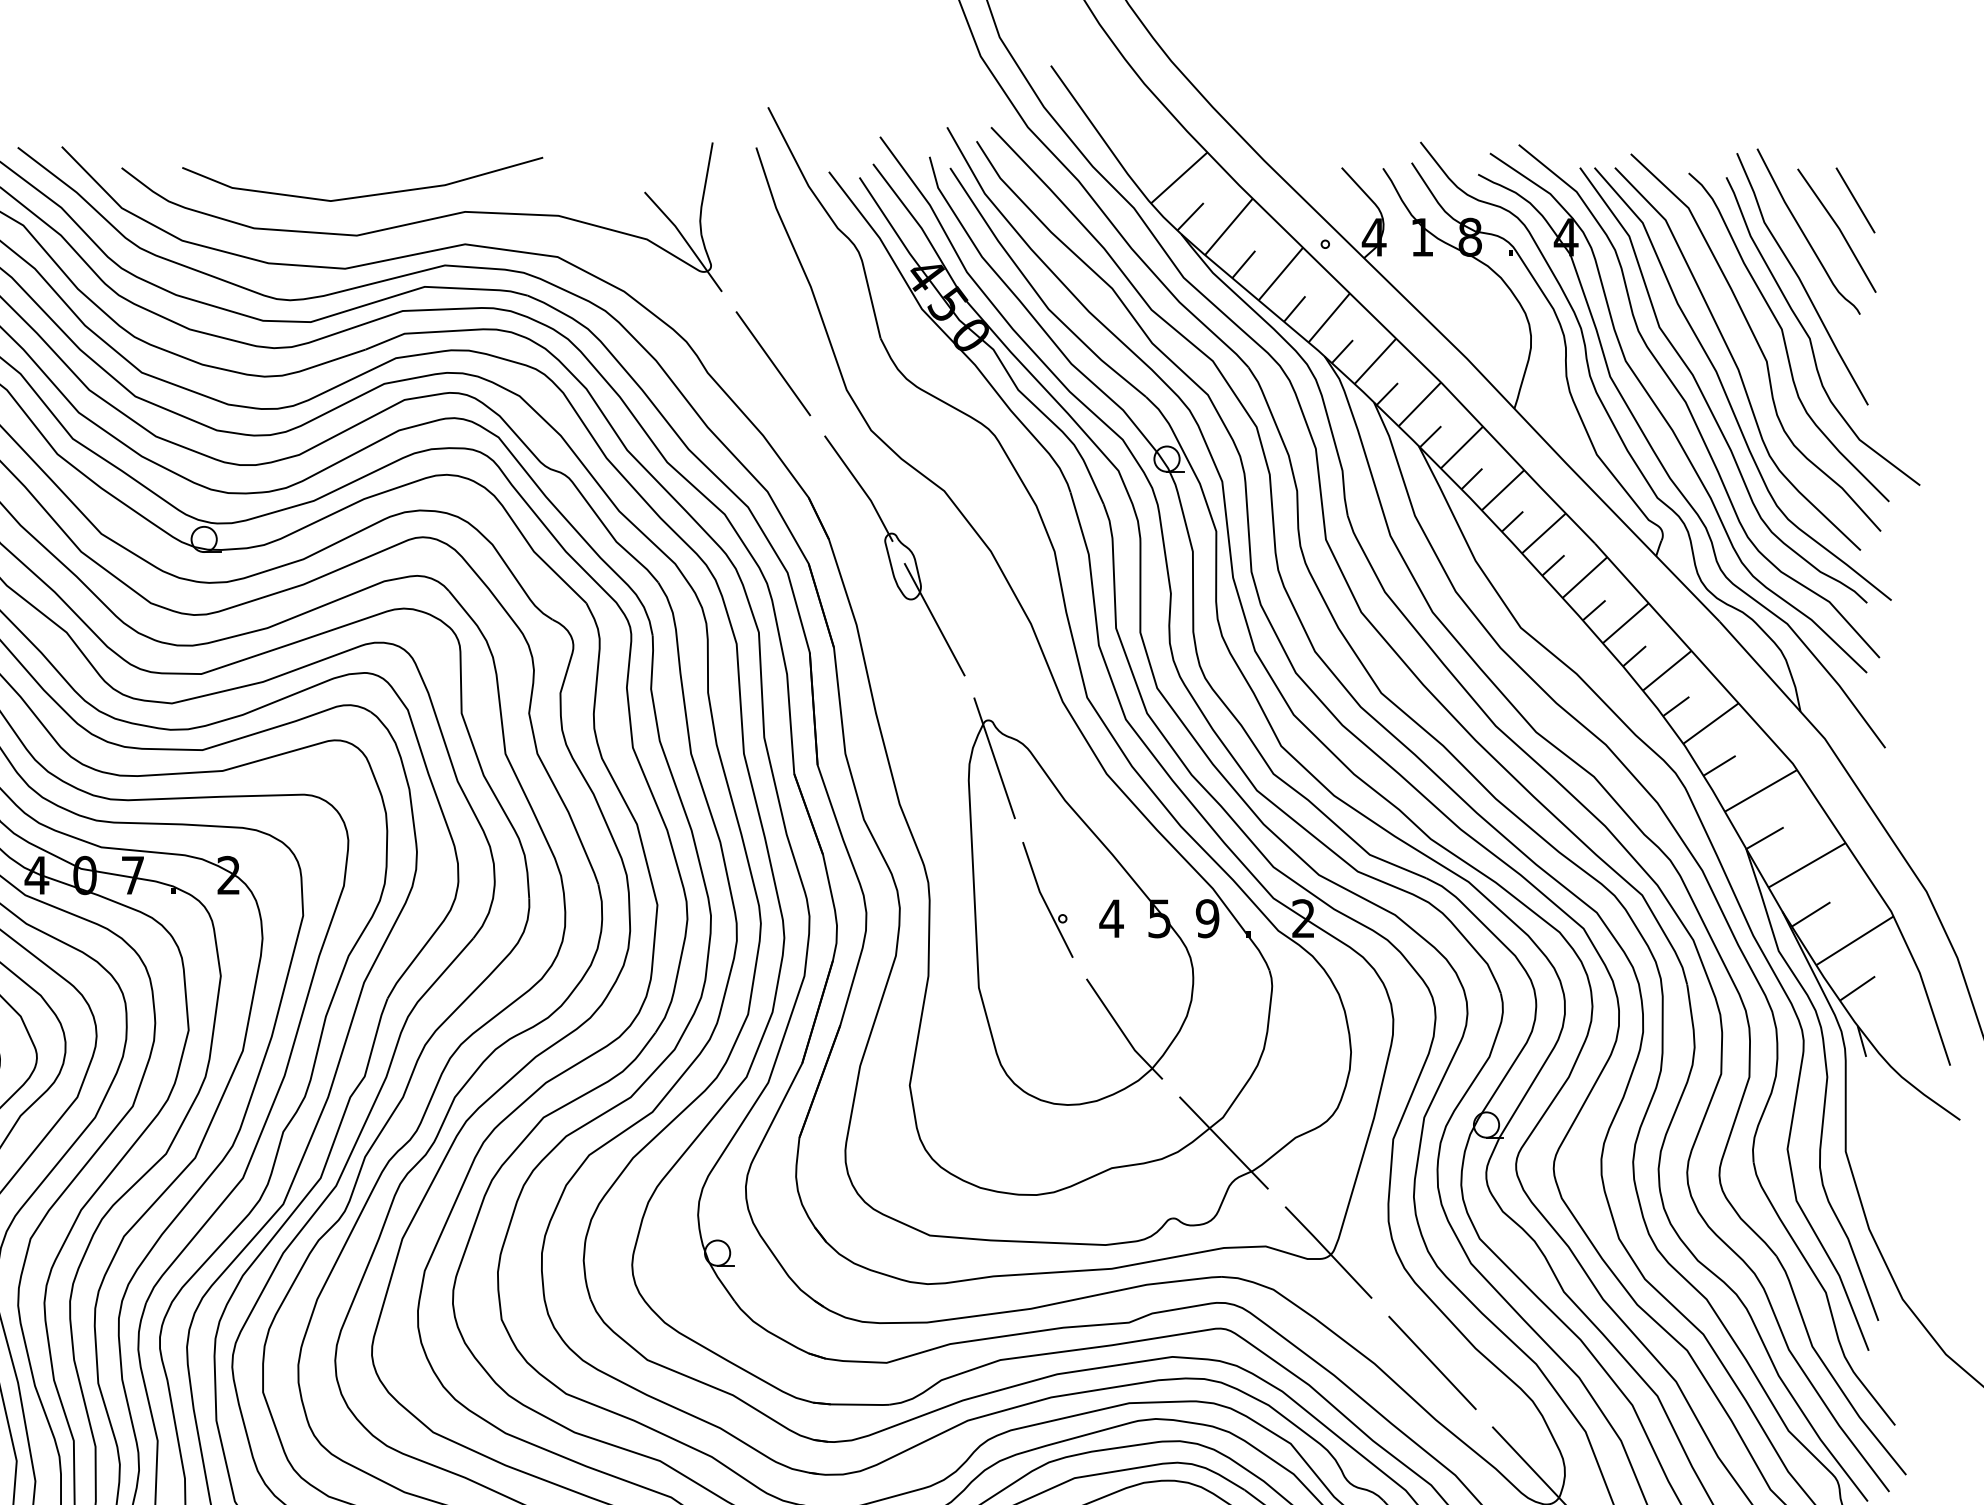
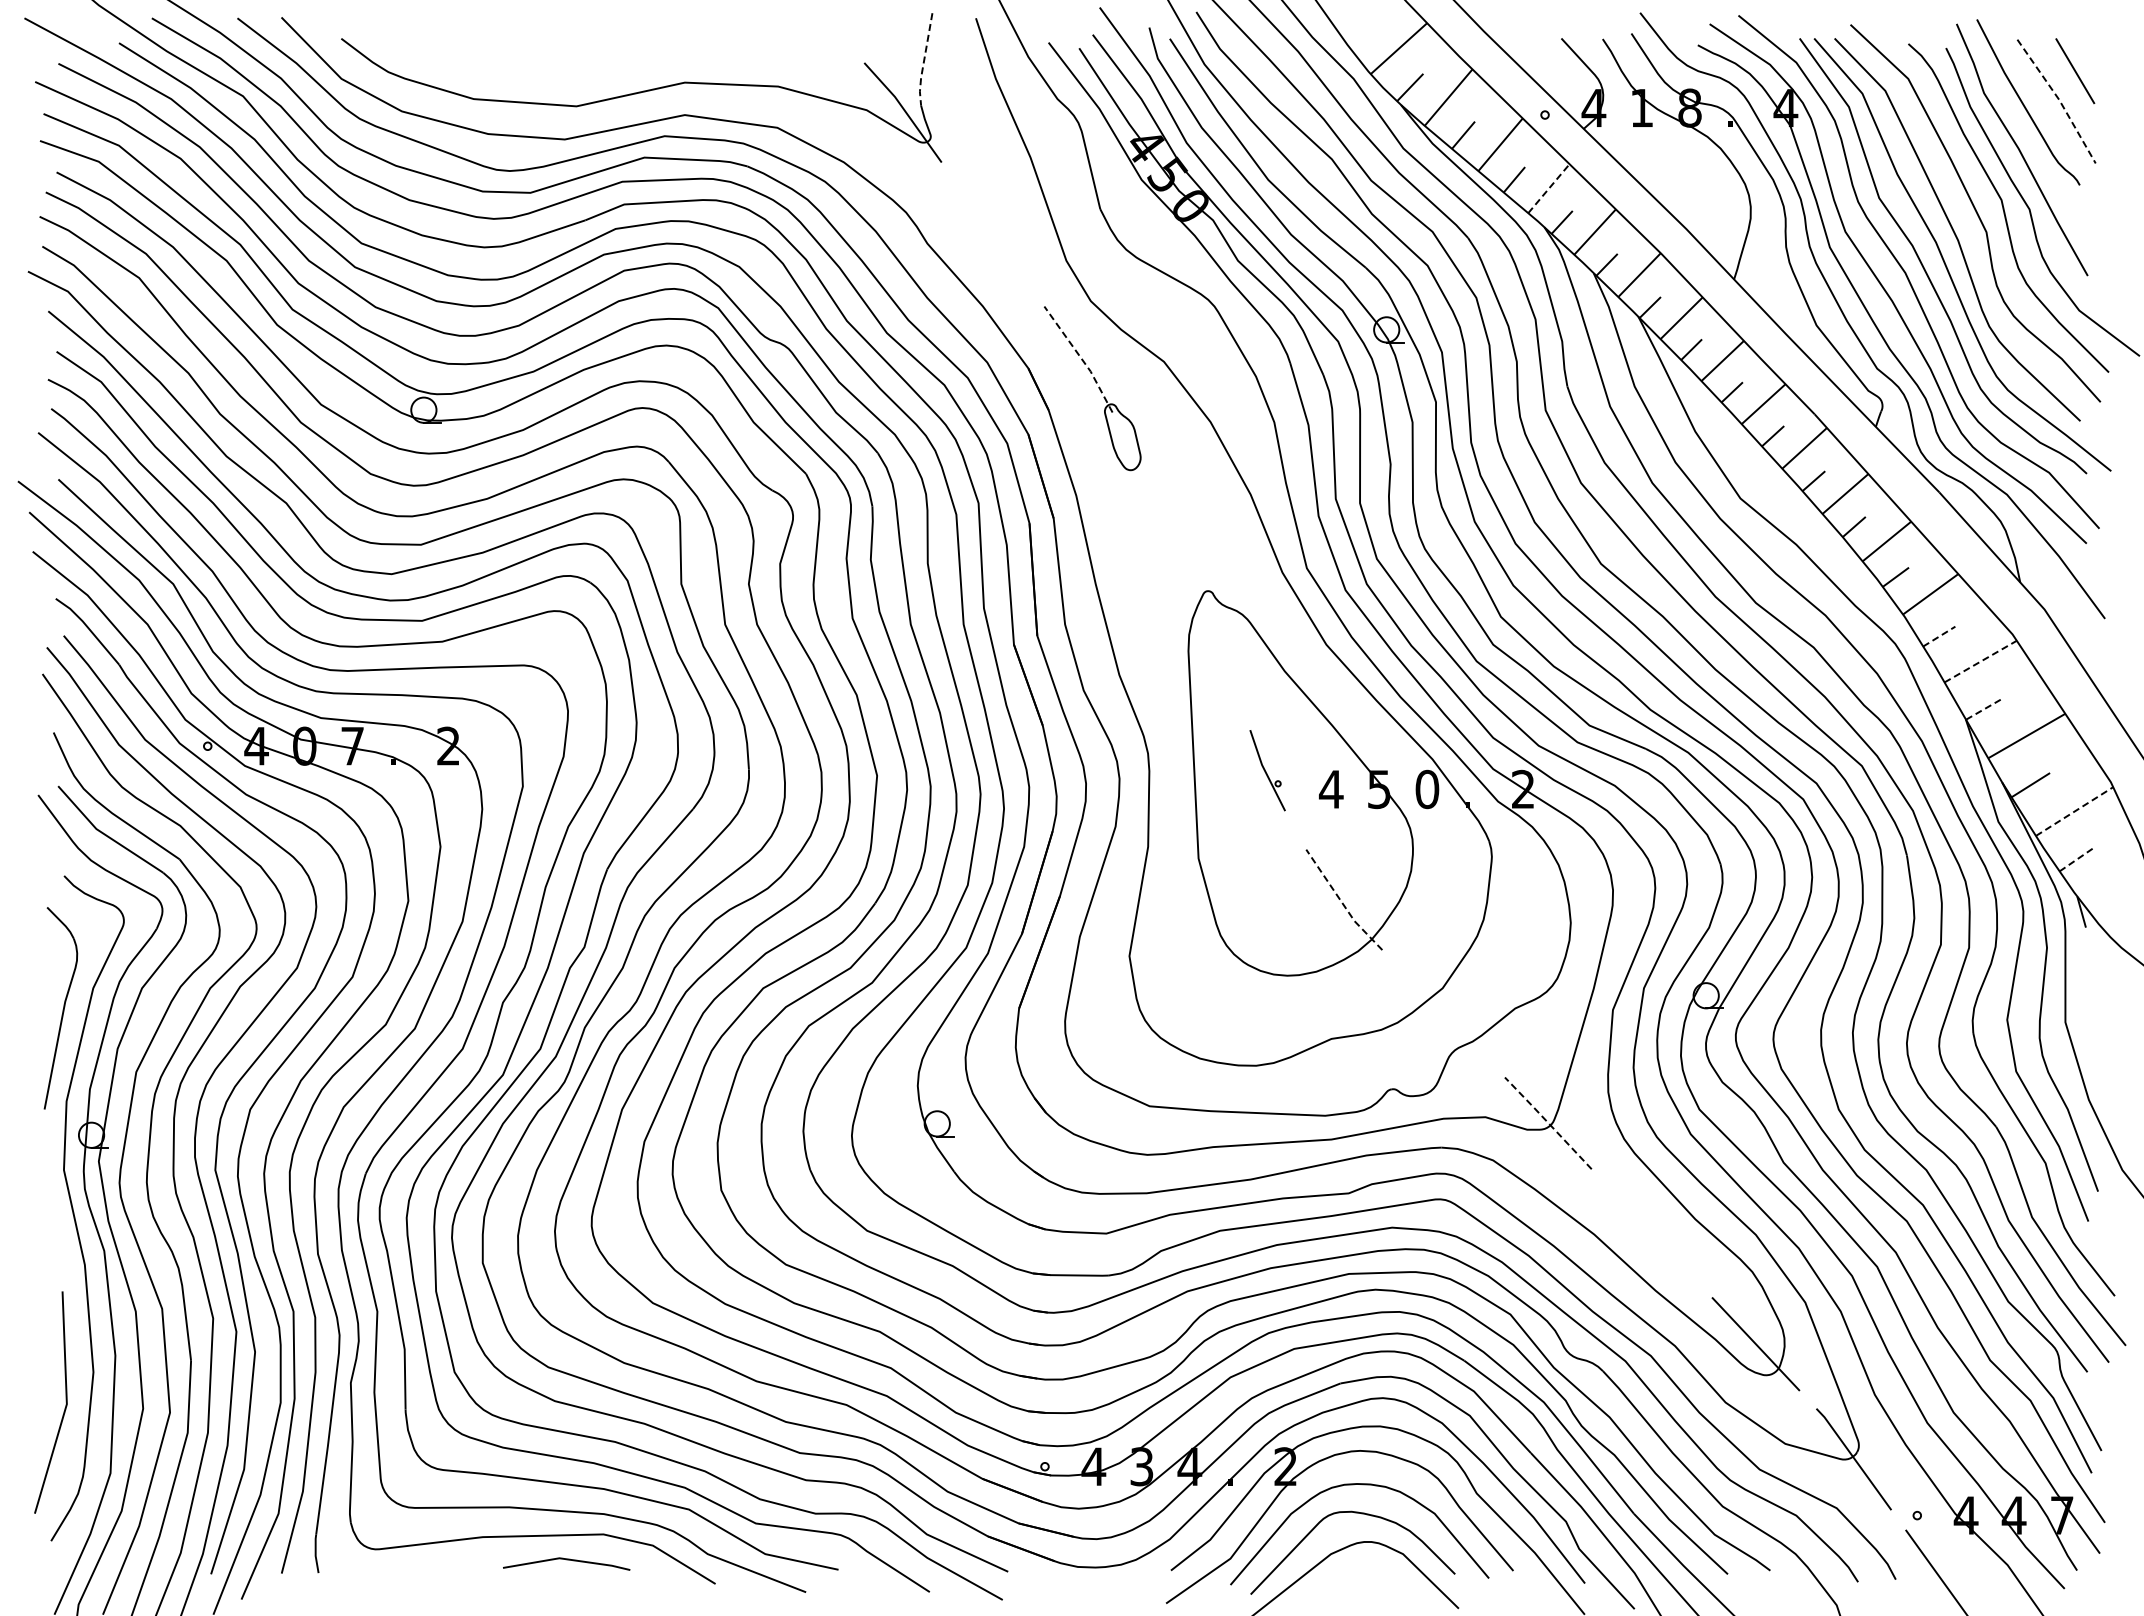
line: (704, 189) -> (924, 60), solid -> dashed
line: (366, 194) -> (586, 65), removed
line: (1839, 228) -> (2059, 99), solid -> dashed
line: (1329, 317) -> (1549, 188), solid -> dashed
line: (772, 363) -> (992, 234), removed
line: (861, 487) -> (1081, 358), solid -> dashed
line: (934, 619) -> (1154, 490), removed
line: (994, 757) -> (1214, 628), removed
line: (1719, 765) -> (1939, 636), solid -> dashed
line: (1760, 790) -> (1980, 661), solid -> dashed
line: (1764, 837) -> (1984, 708), solid -> dashed
part: (1047, 899) -> (1267, 770), size x0.7
text: (1207, 918) -> (1427, 789), 9 -> 0
line: (1854, 940) -> (2074, 811), solid -> dashed
line: (1857, 988) -> (2077, 859), solid -> dashed
line: (1121, 1031) -> (1341, 902), solid -> dashed
line: (1223, 1142) -> (1443, 1013), removed
line: (1328, 1251) -> (1548, 1122), solid -> dashed
line: (1432, 1362) -> (1652, 1233), removed

